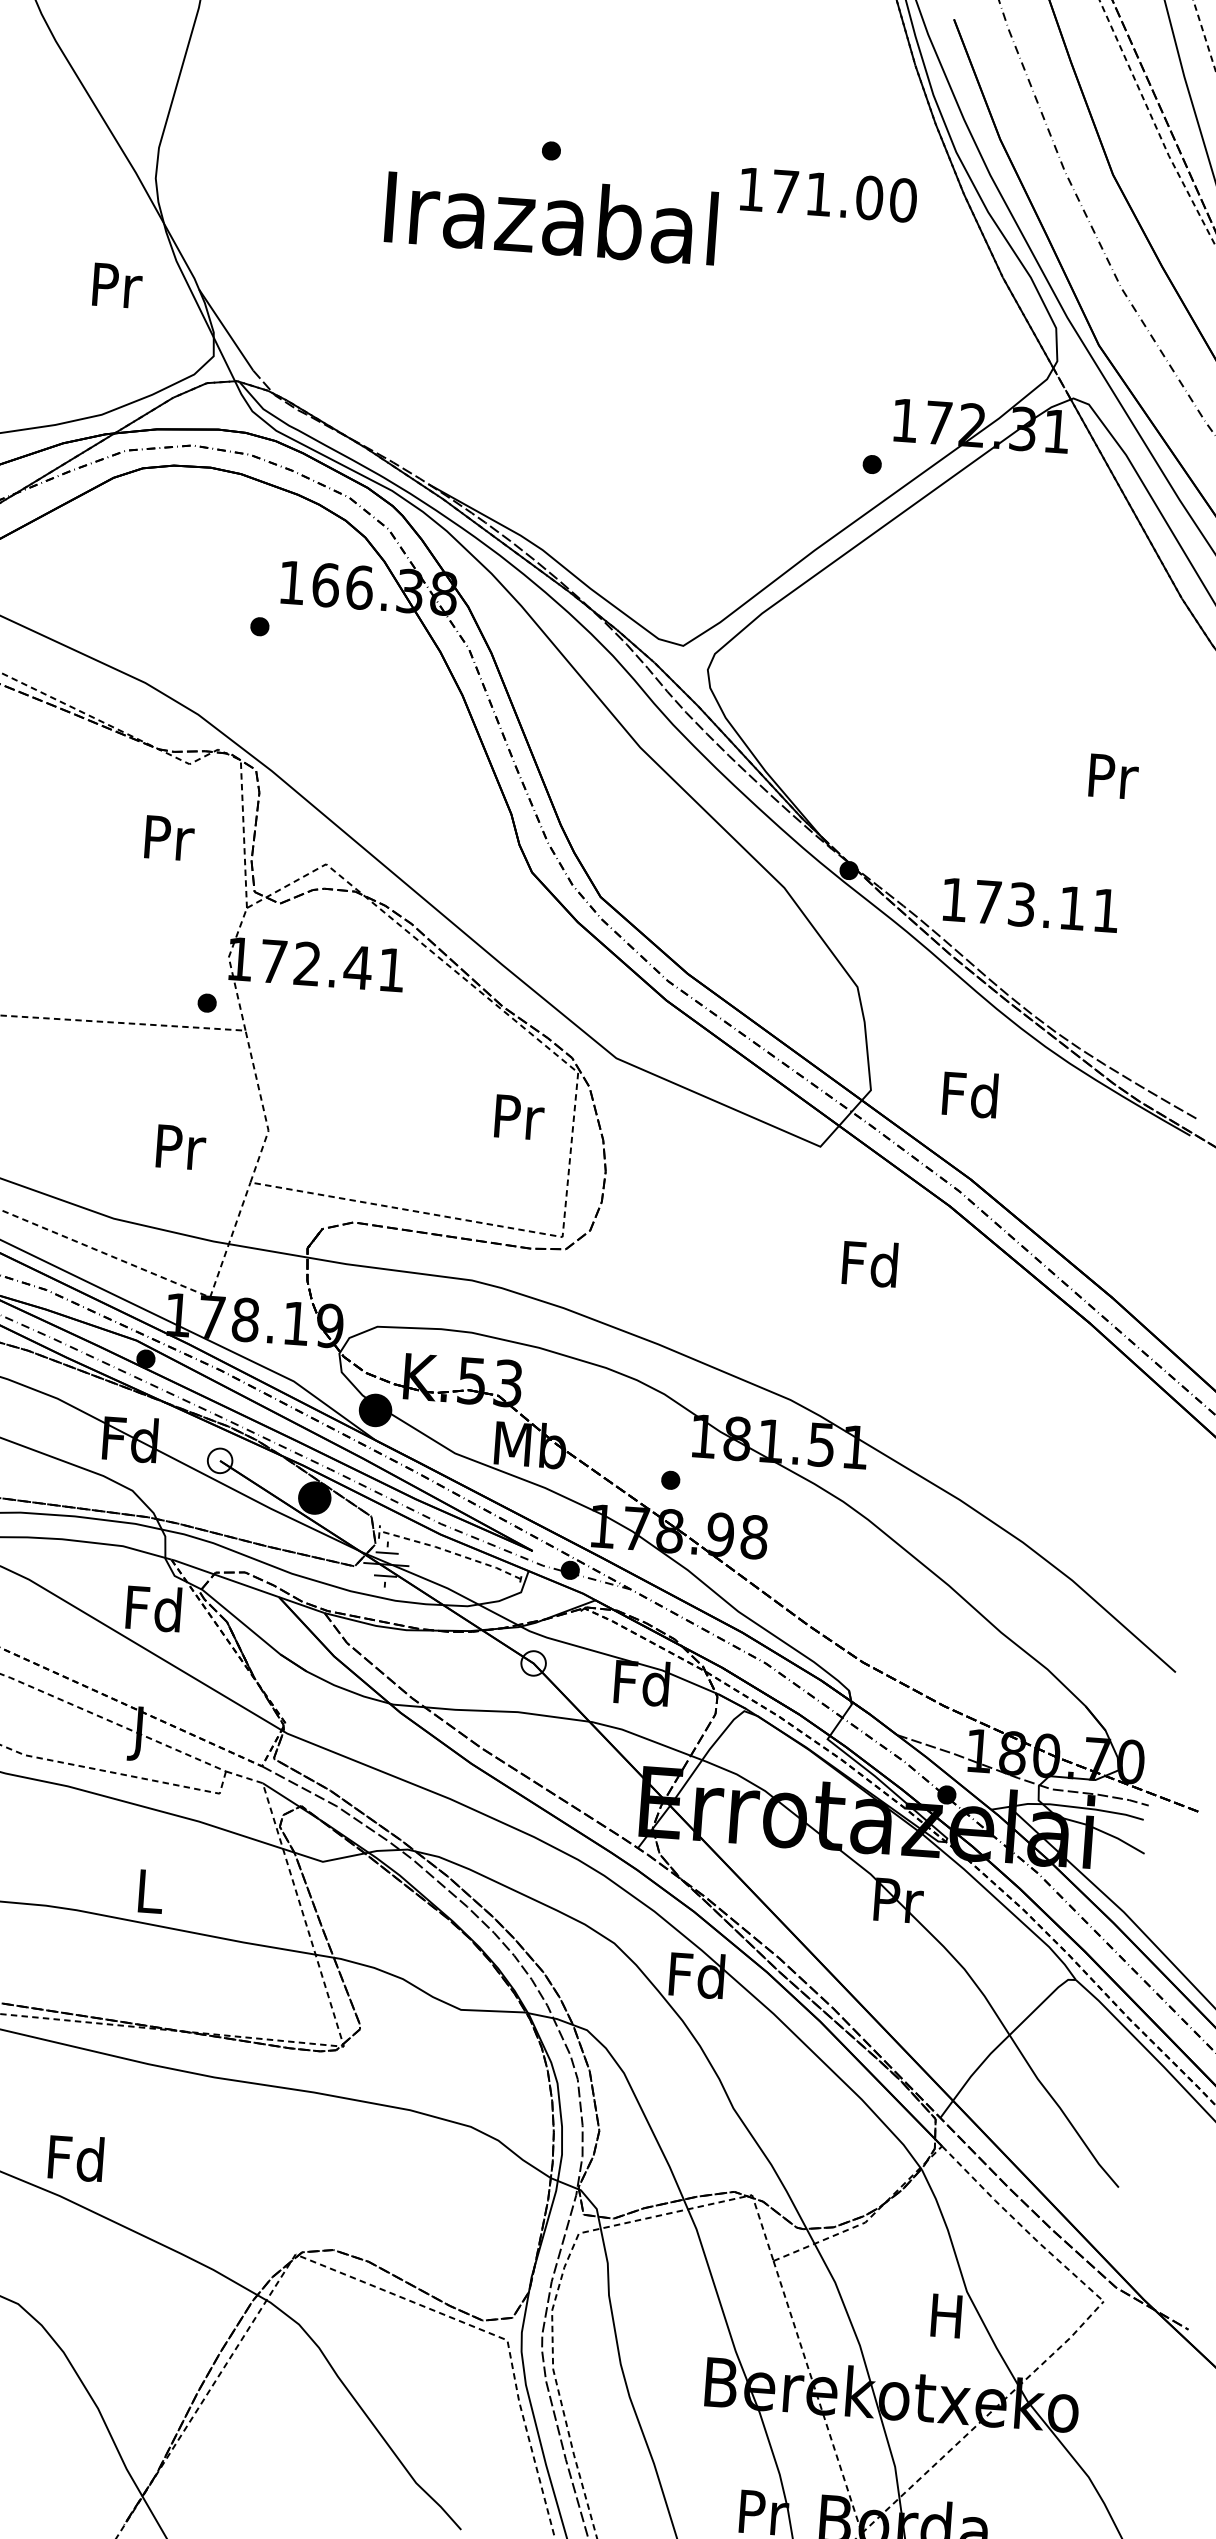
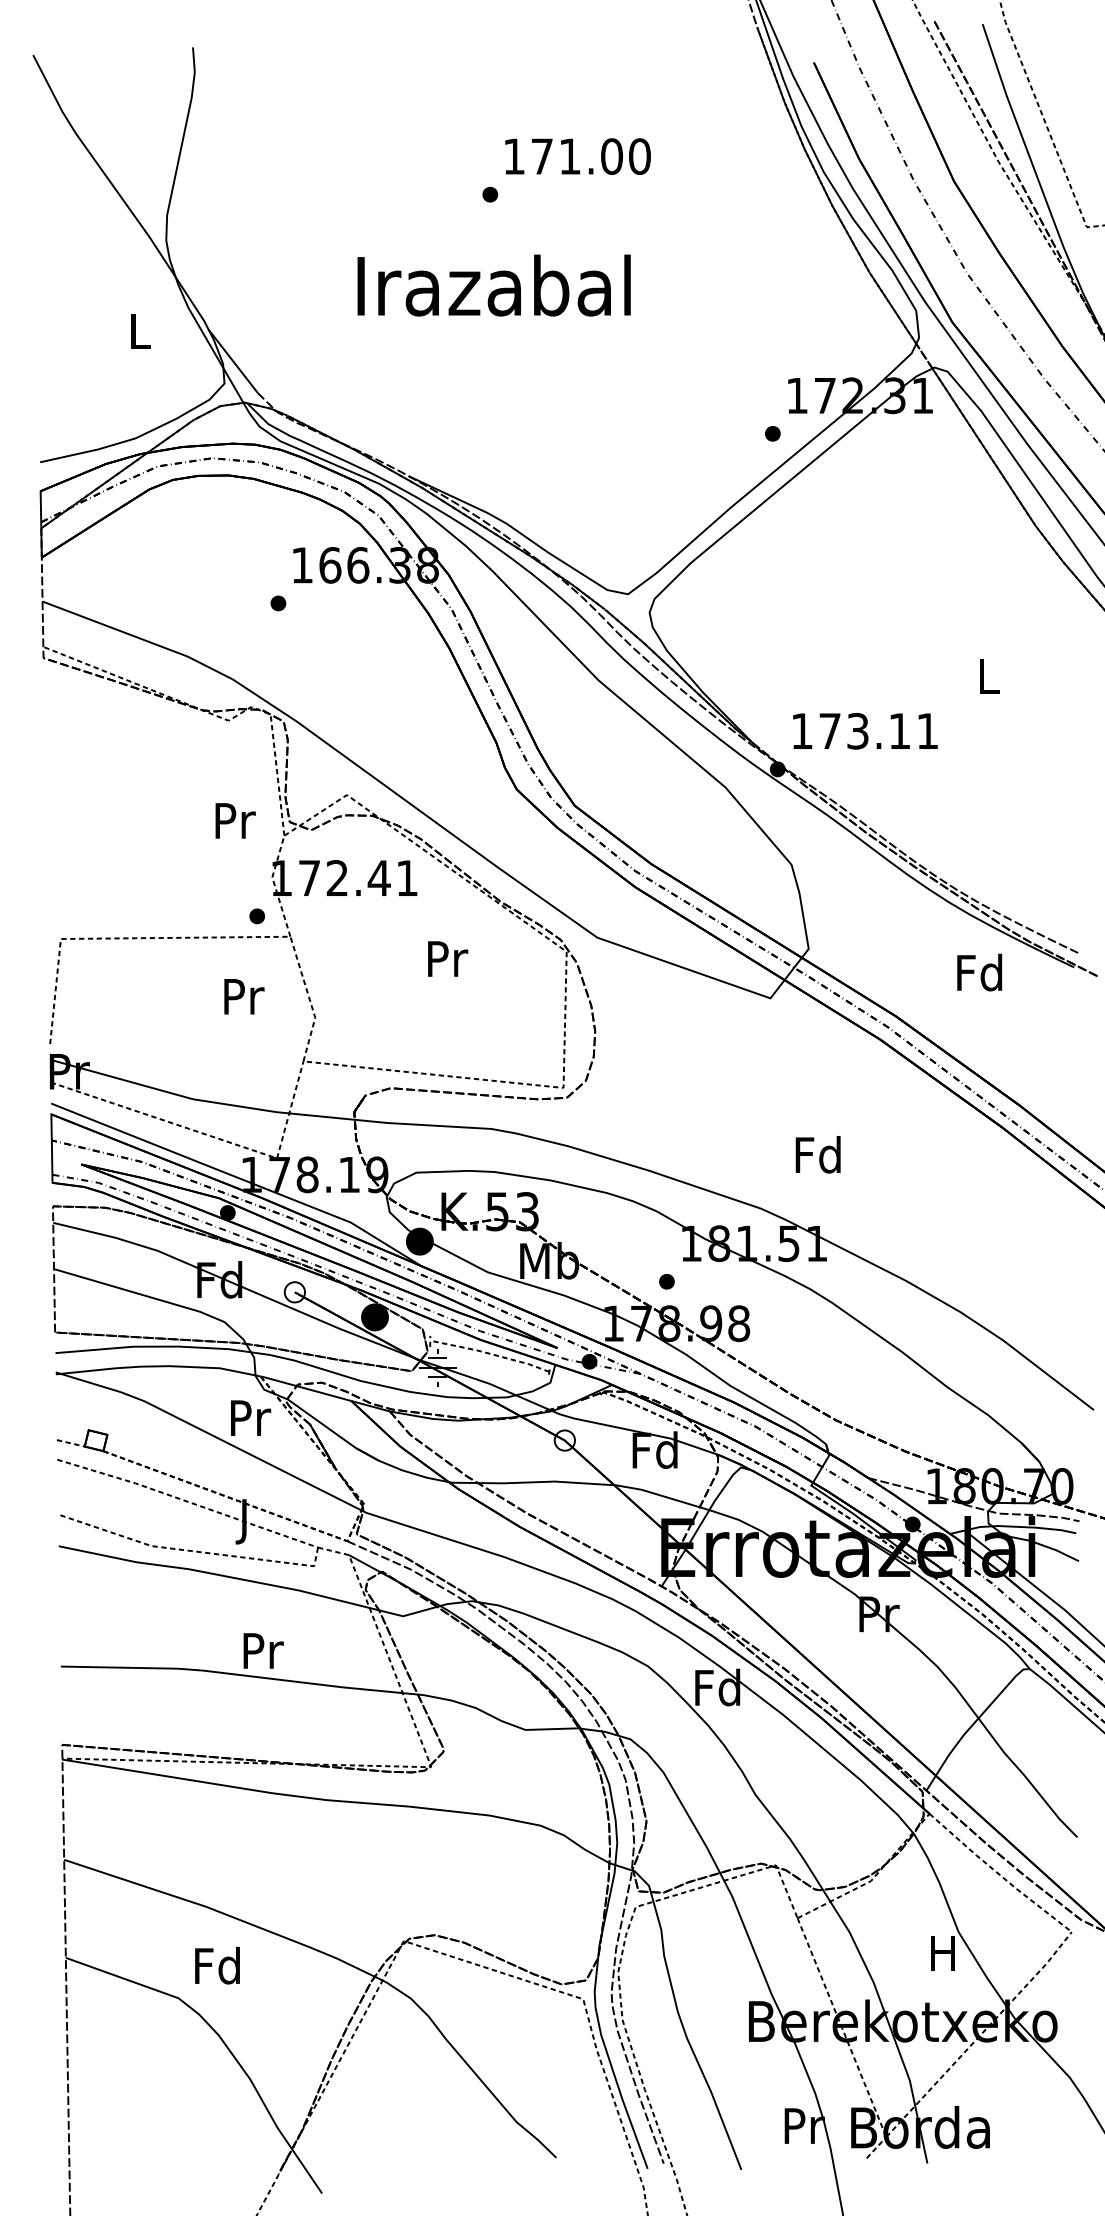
text: (827, 194) -> (577, 156), moved
text: (550, 217) -> (493, 285), moved
text: (118, 284) -> (141, 330), Pr -> L
text: (1114, 776) -> (990, 676), Pr -> L
text: (169, 837) -> (235, 820), moved
text: (1030, 905) -> (865, 731), moved
text: (970, 1094) -> (979, 972), moved
text: (520, 1116) -> (448, 958), moved
text: (181, 1147) -> (244, 996), moved
text: (869, 1263) -> (817, 1154), moved
text: (153, 1608) -> (248, 1417), Fd -> Pr
text: (151, 1891) -> (263, 1650), L -> Pr
text: (76, 2157) -> (217, 1965), moved

